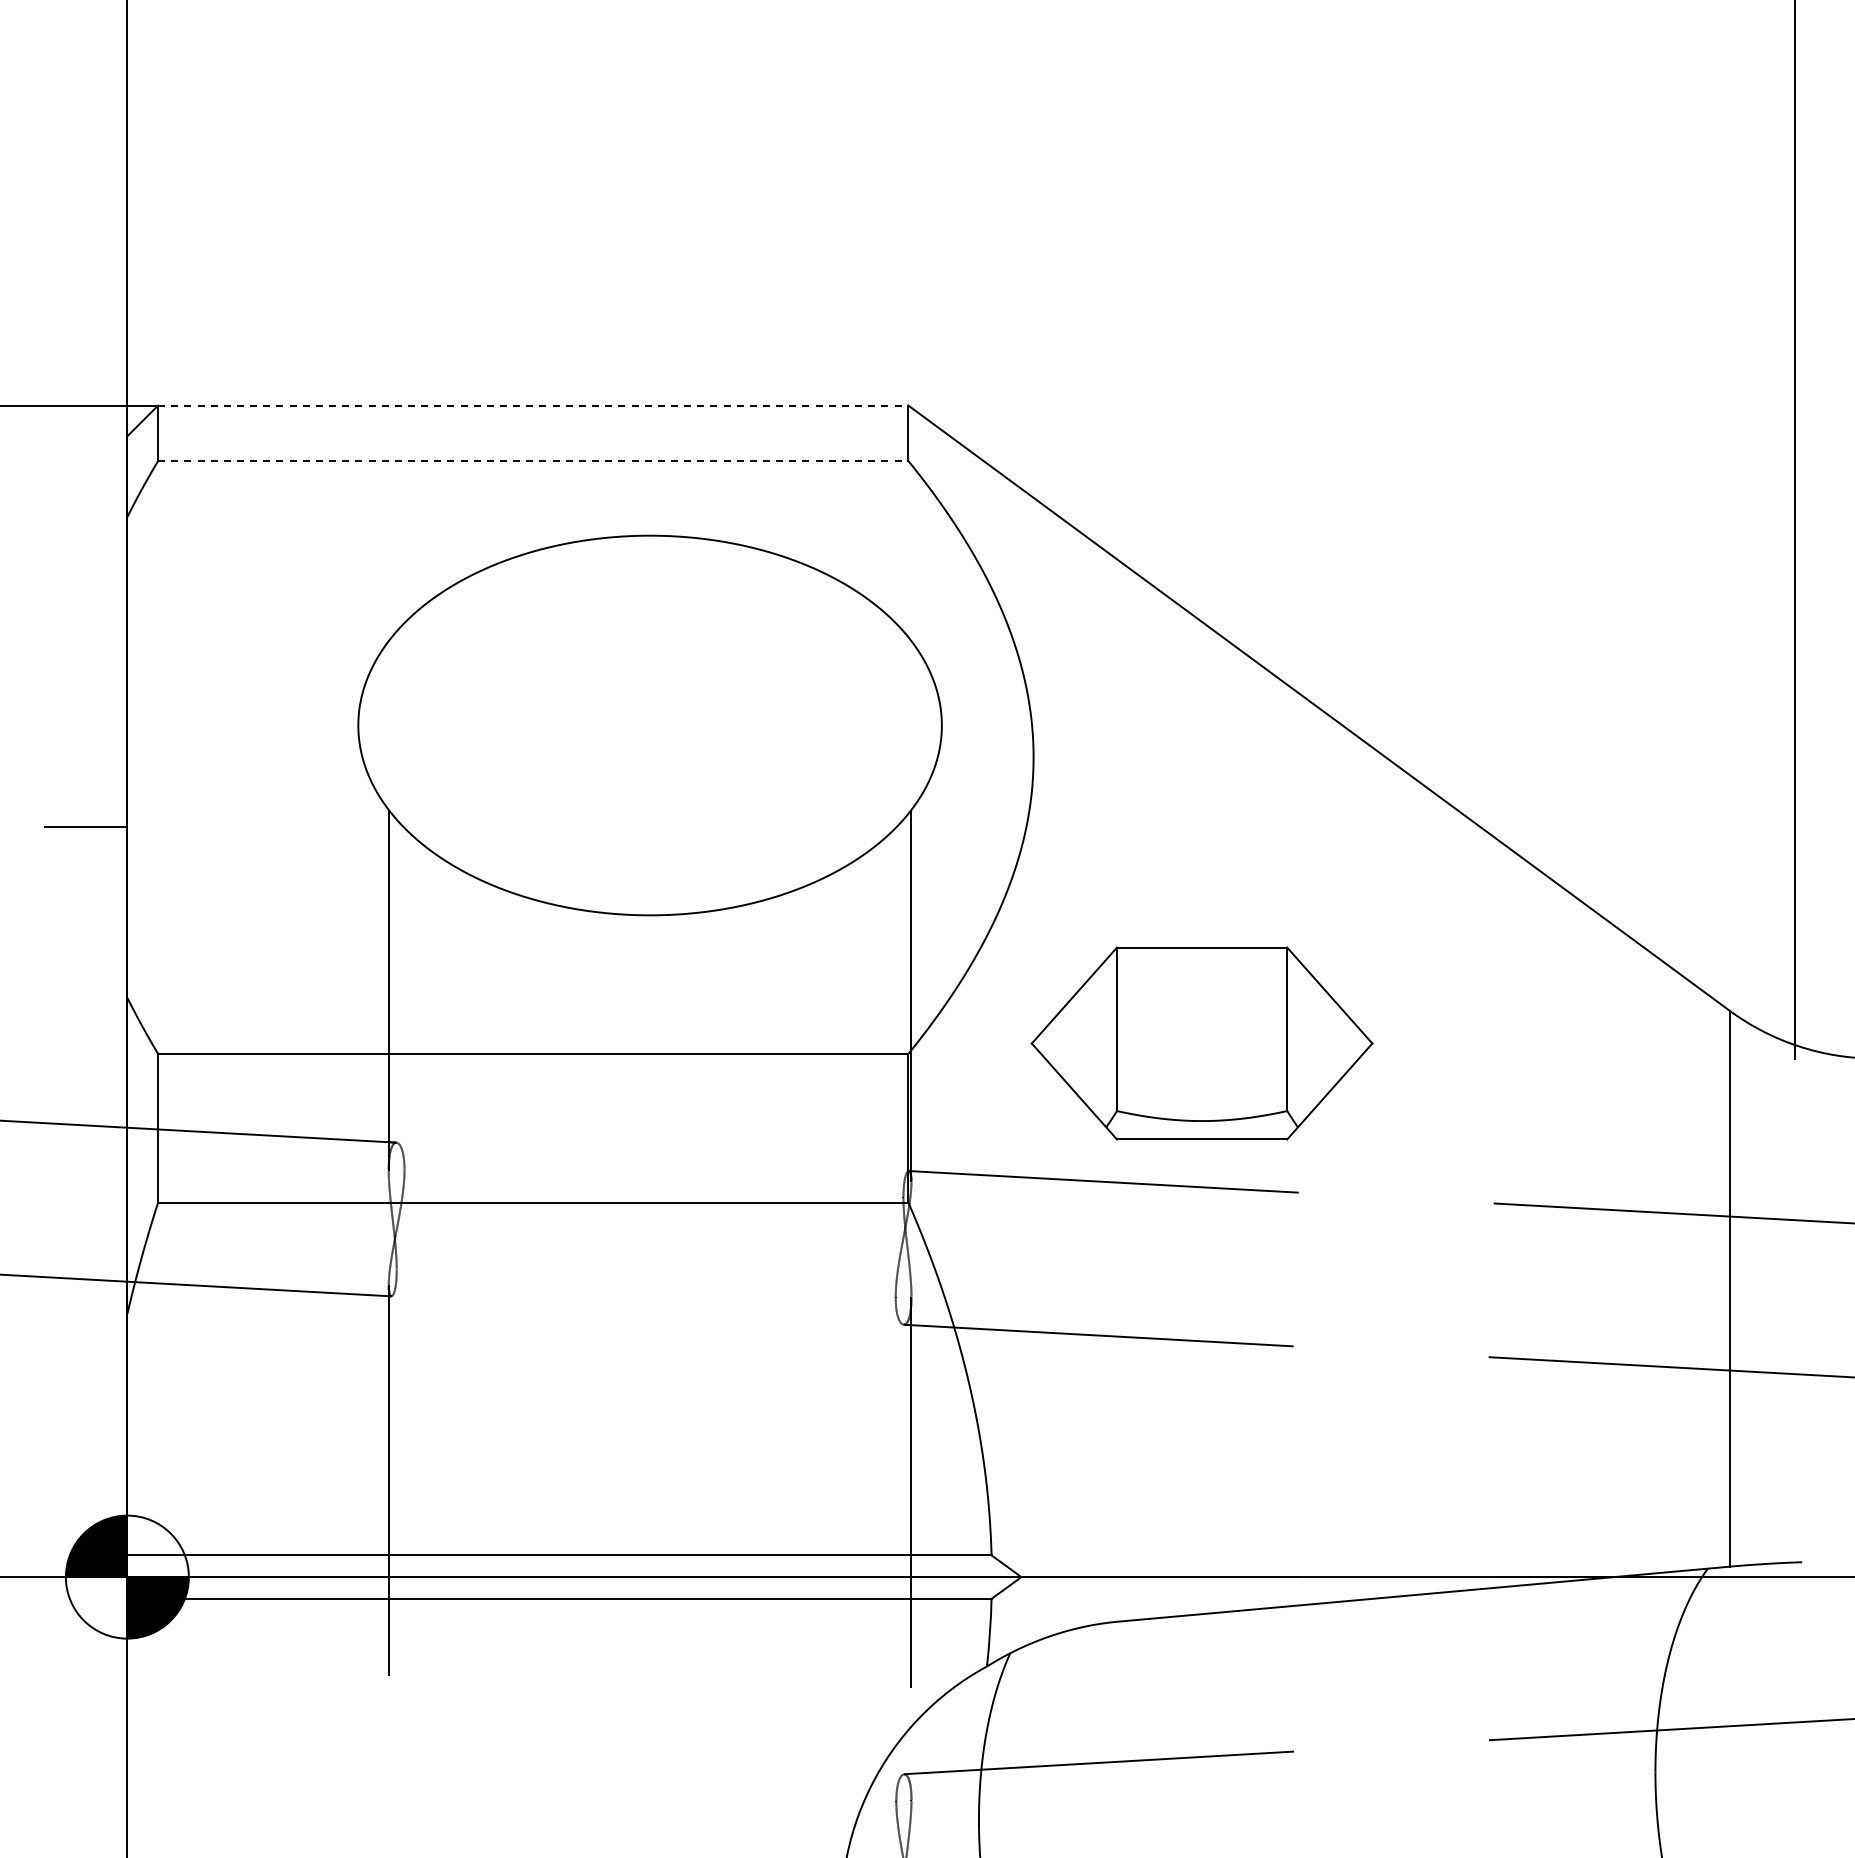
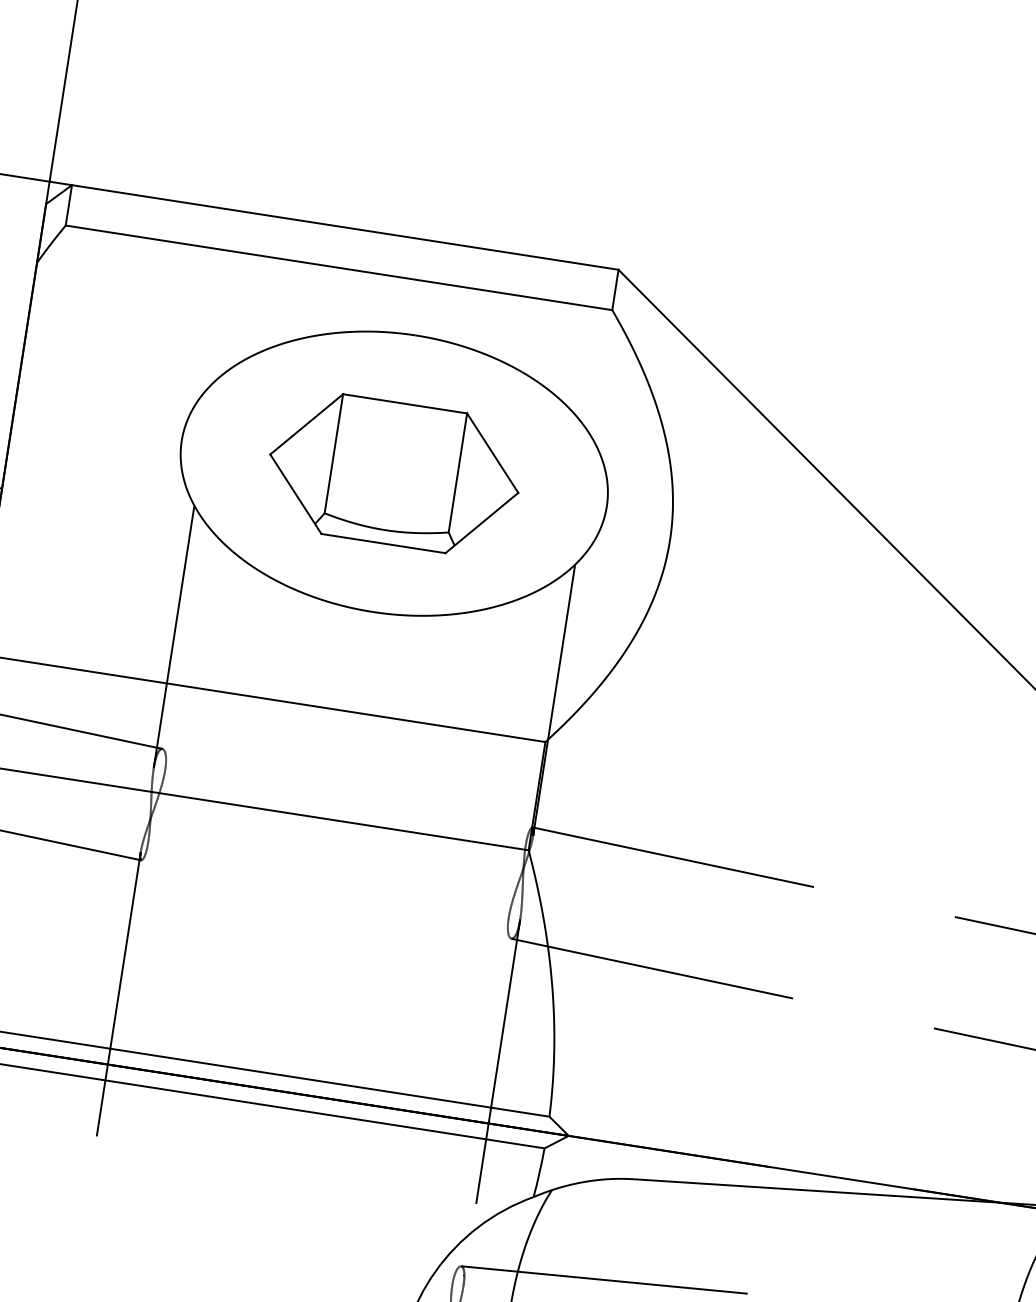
line: (533, 405) -> (345, 227), dashed -> solid
line: (533, 461) -> (339, 268), dashed -> solid
part: (1201, 1043) -> (393, 473), moved

